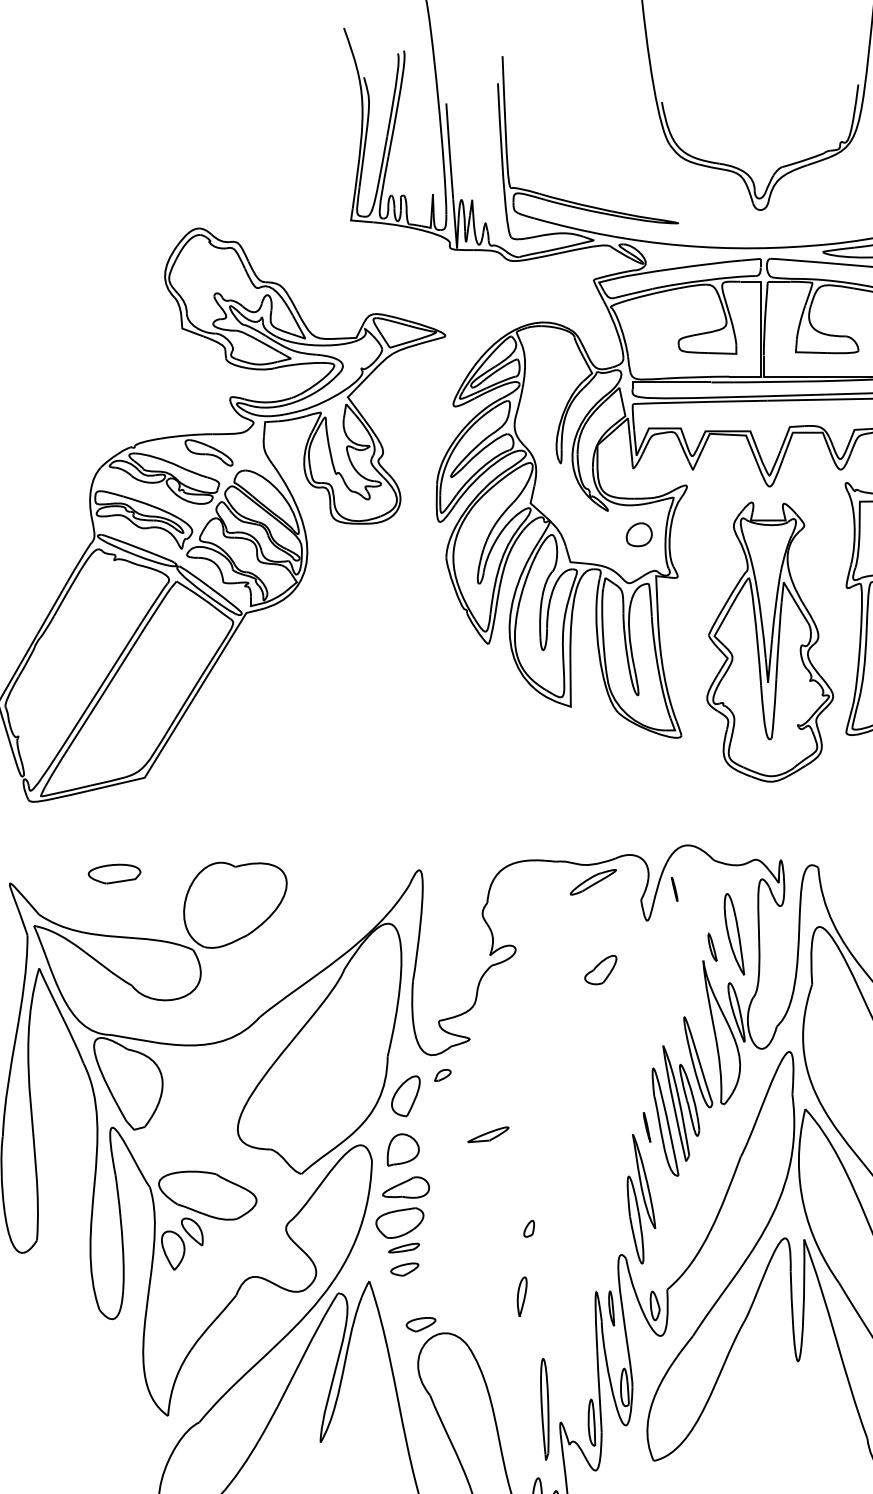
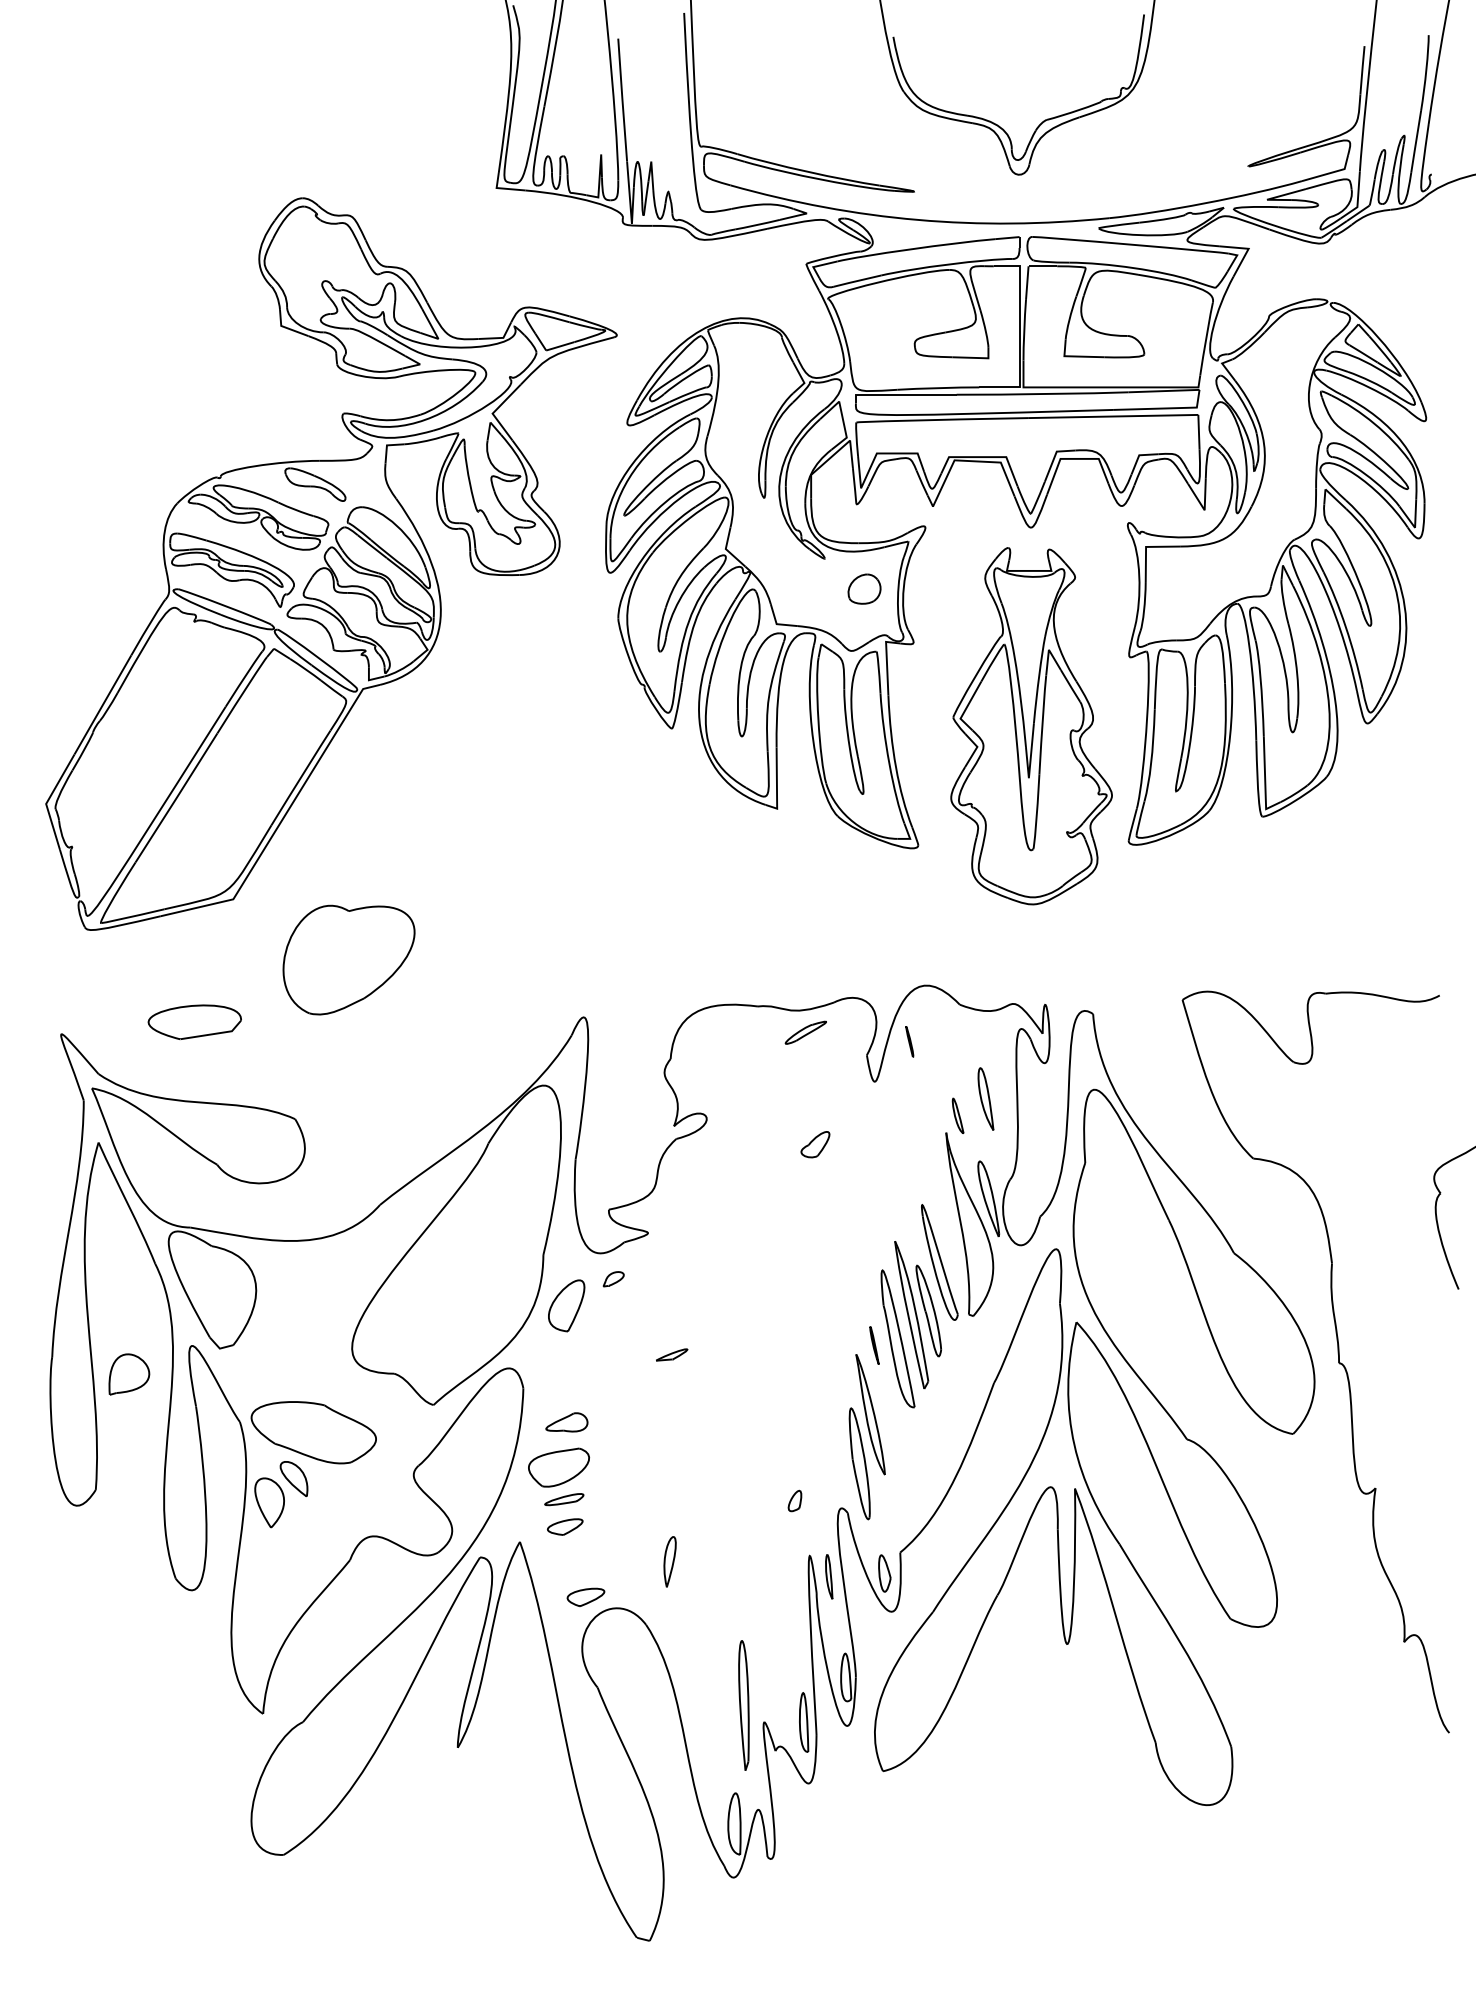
part: (114, 874) -> (194, 1022), size x1.4
part: (593, 882) -> (805, 1032), size x0.7
part: (234, 904) -> (348, 959), moved
part: (734, 933) -> (985, 1098), size x0.6
part: (600, 969) -> (815, 1144), size x0.7
part: (488, 1134) -> (671, 1354), size x0.6
part: (403, 1150) -> (129, 1374), moved
part: (405, 1187) -> (566, 1422), size x0.7
part: (528, 1228) -> (794, 1500), moved
part: (521, 1296) -> (669, 1561), moved

